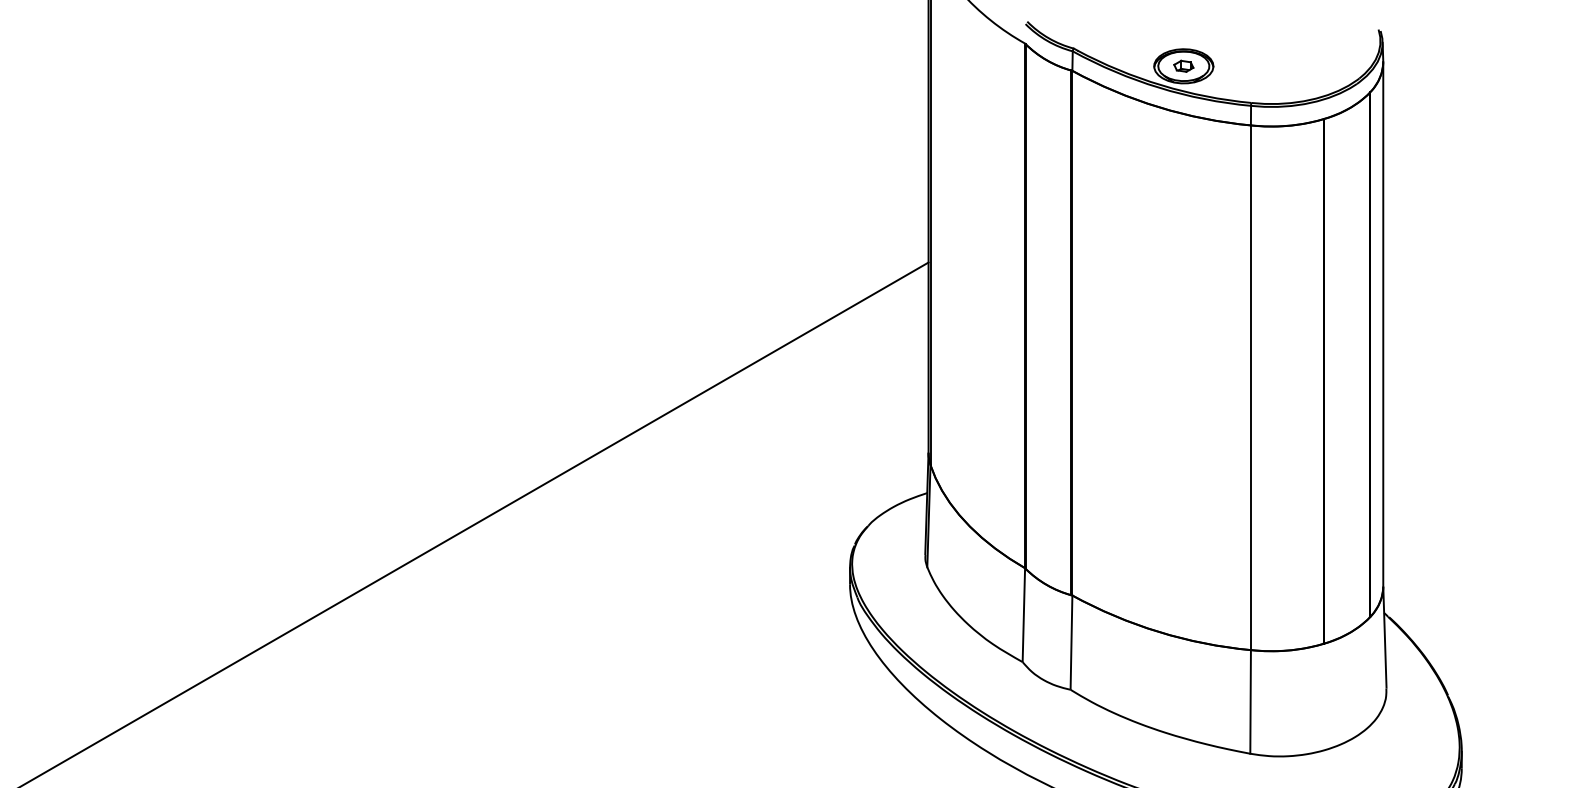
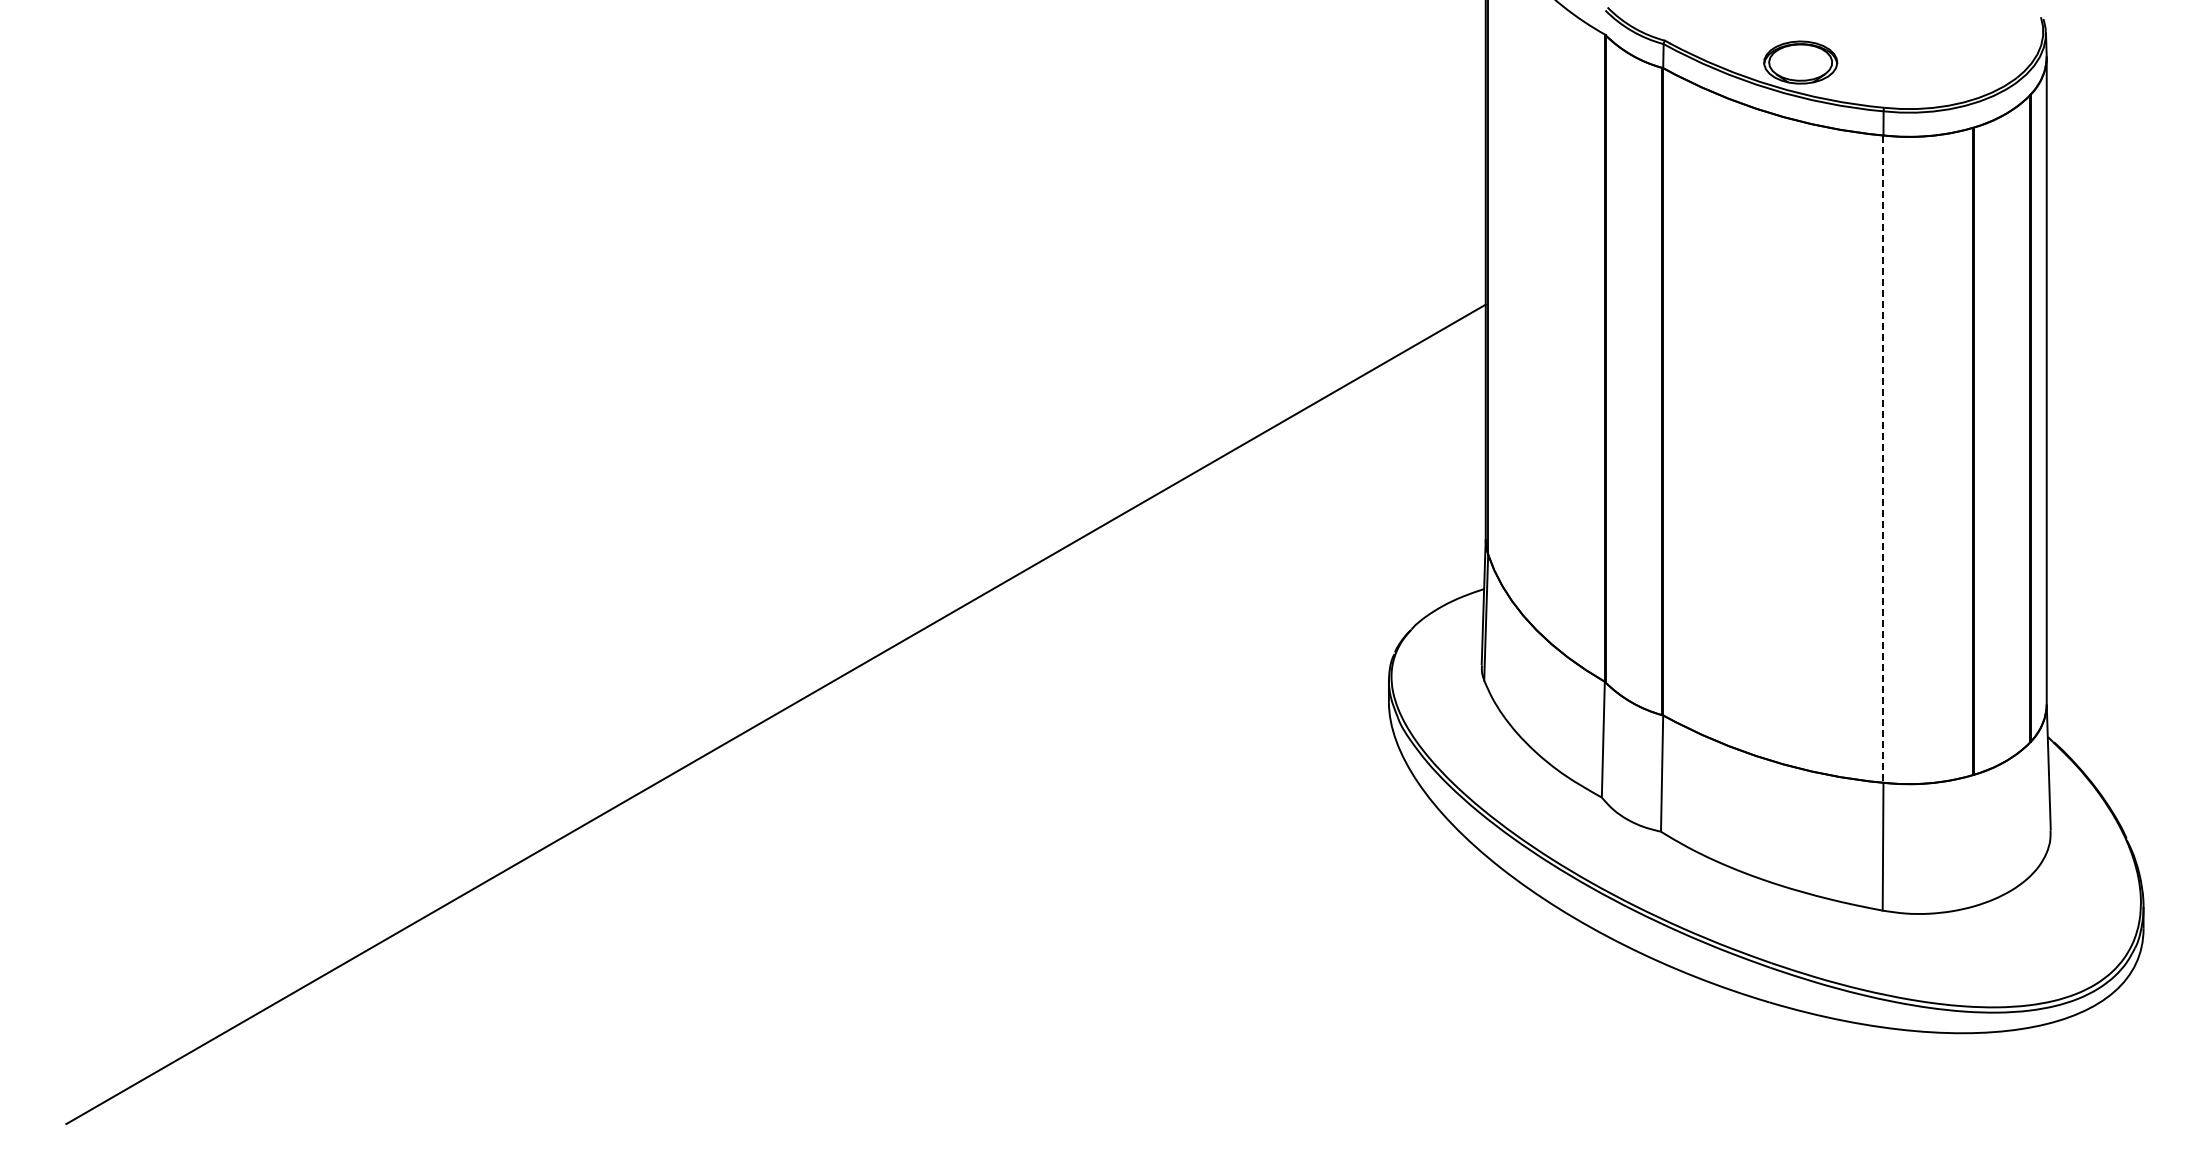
part: (1183, 66) -> (1800, 62), removed
line: (1250, 388) -> (1883, 459), solid -> dashed

